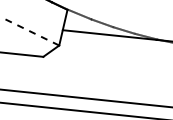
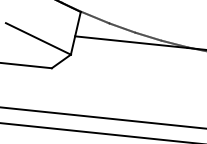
line: (31, 32) -> (37, 39), dashed -> solid

